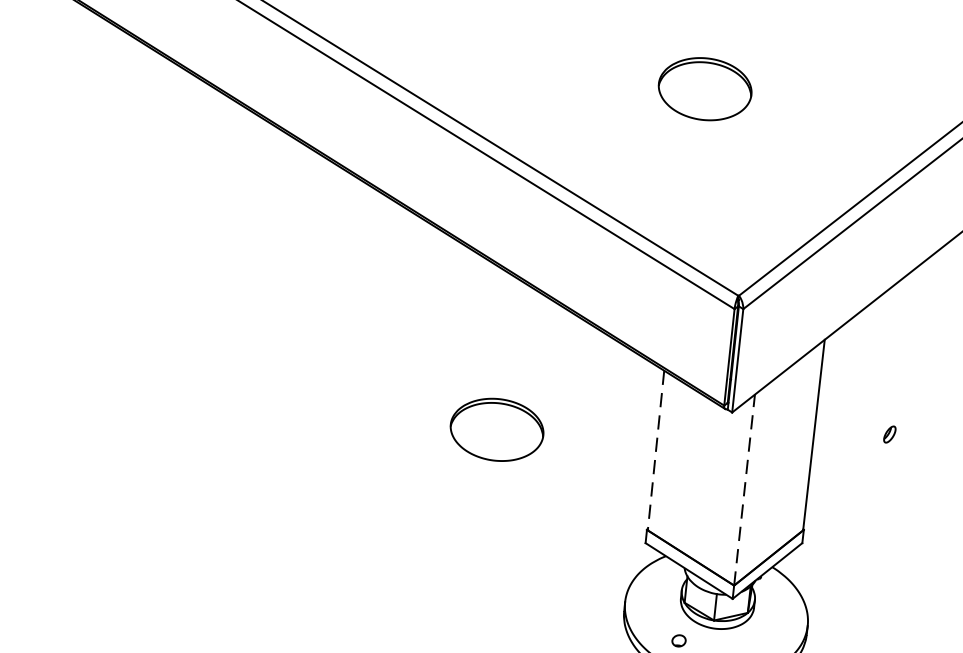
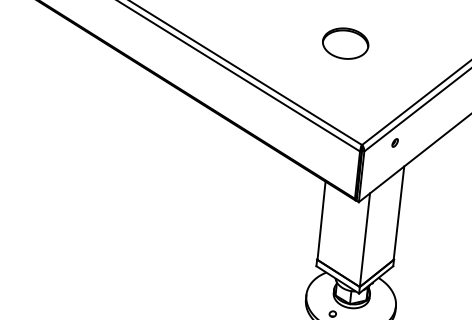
part: (496, 429) -> (243, 210), removed
part: (888, 433) -> (394, 142), moved
line: (655, 451) -> (321, 221), dashed -> solid
line: (743, 488) -> (364, 239), dashed -> solid

